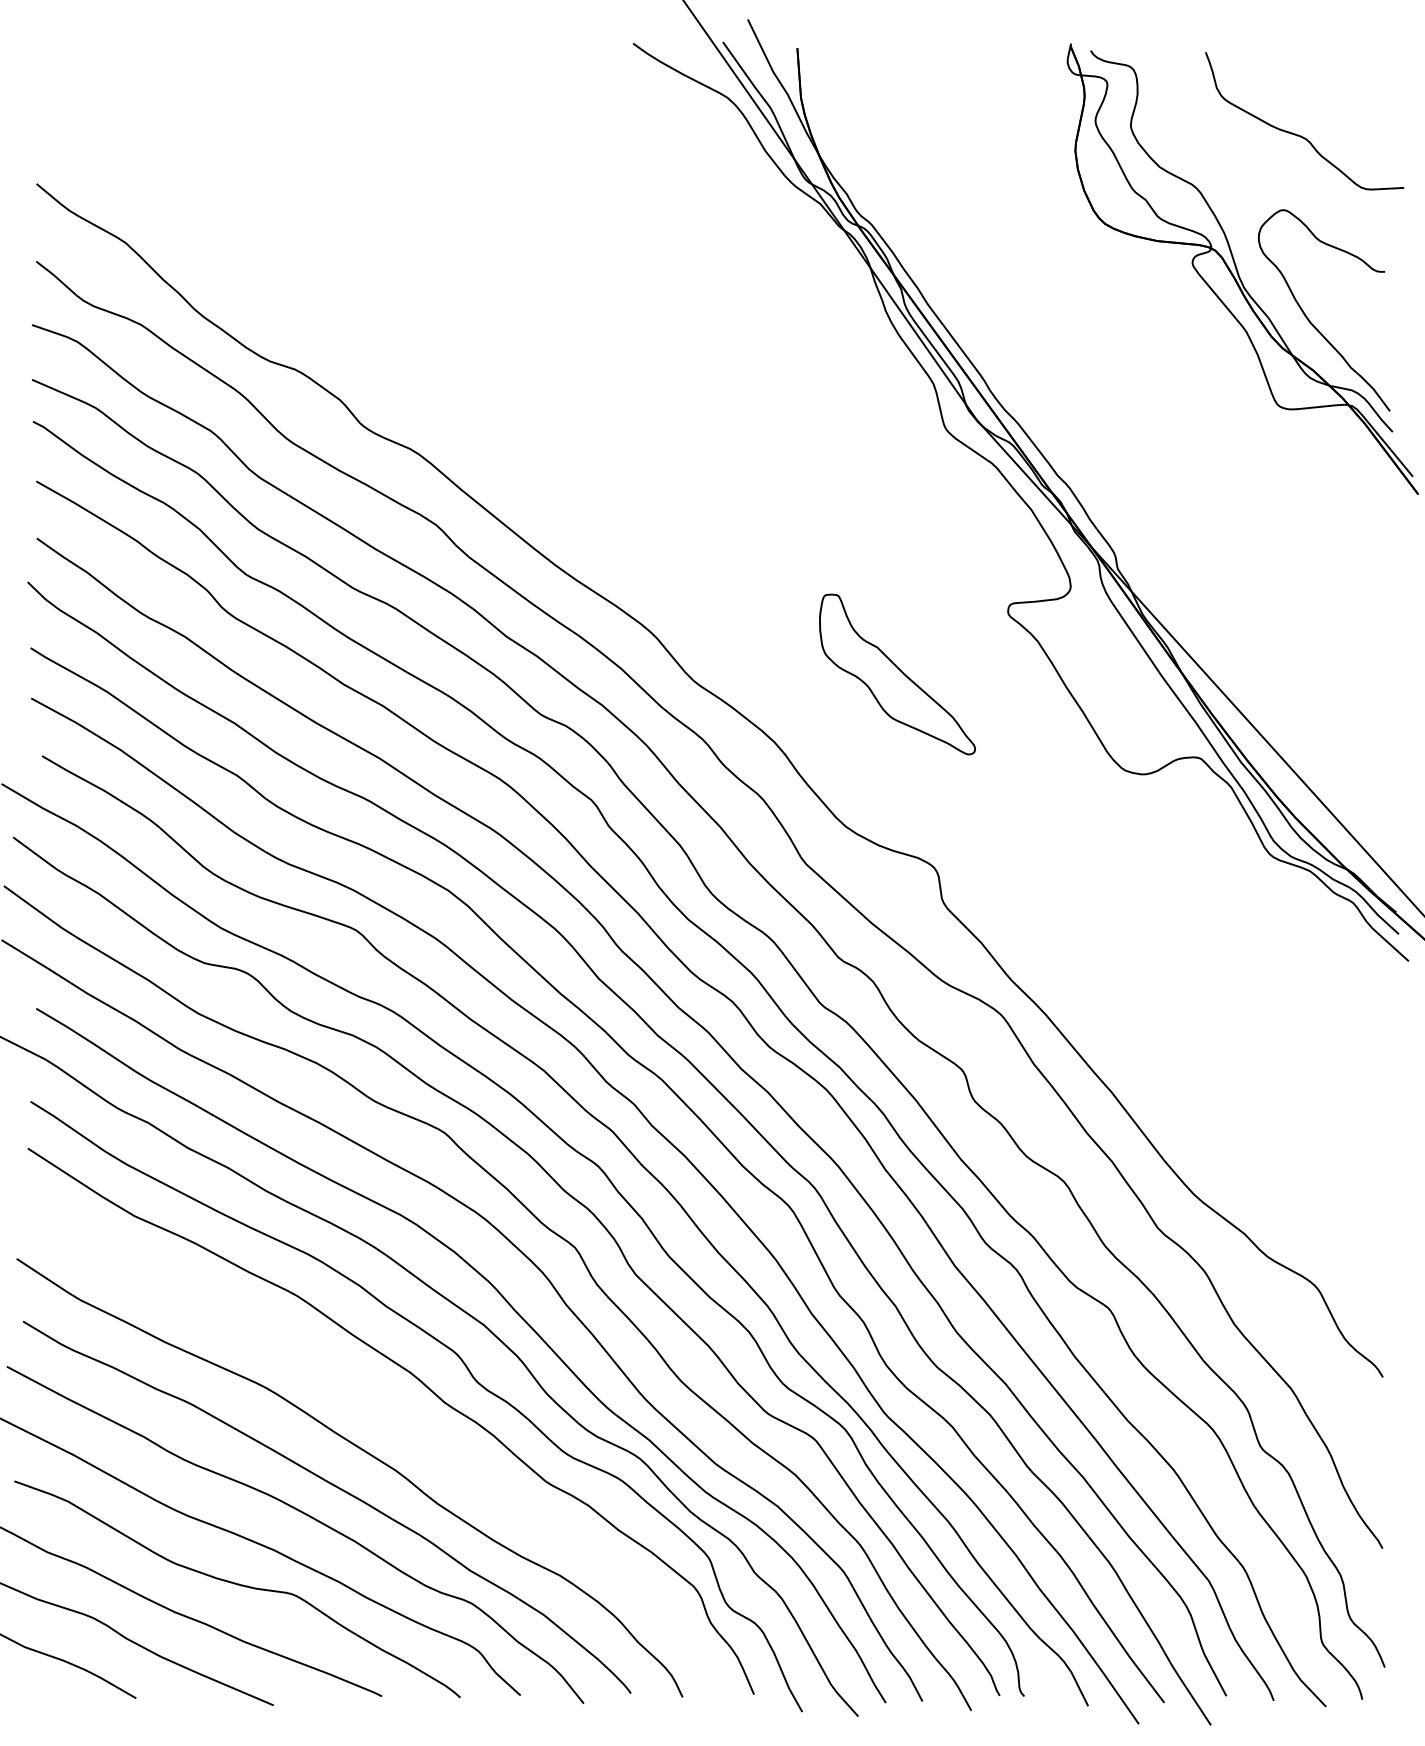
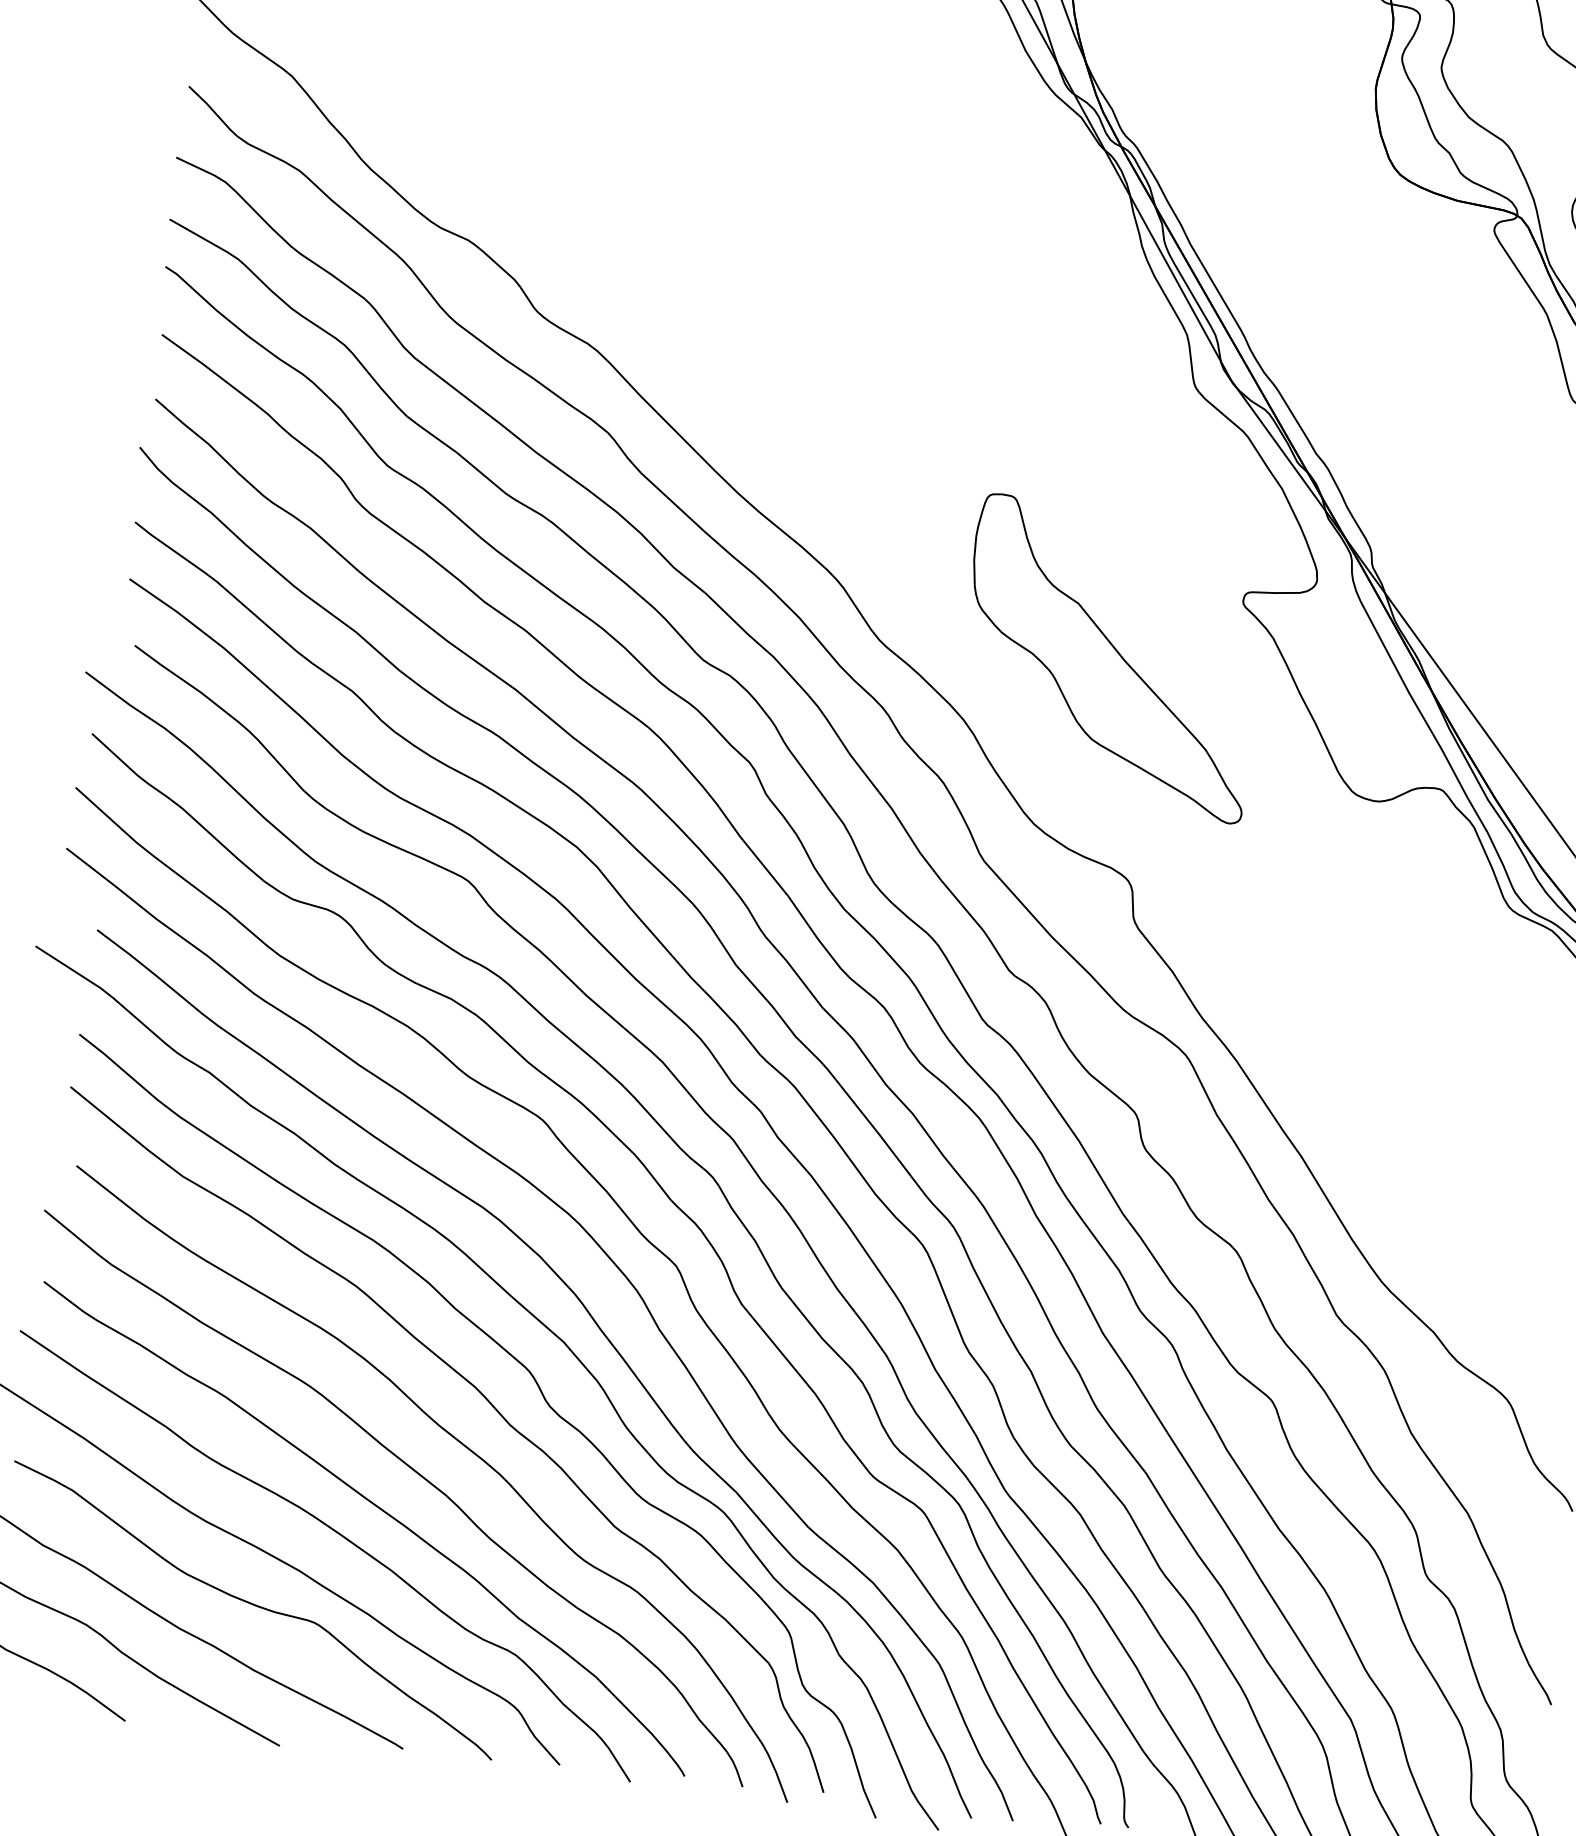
part: (897, 674) -> (1110, 658), size x1.67
curve: (405, 1425) -> (462, 1446), added

